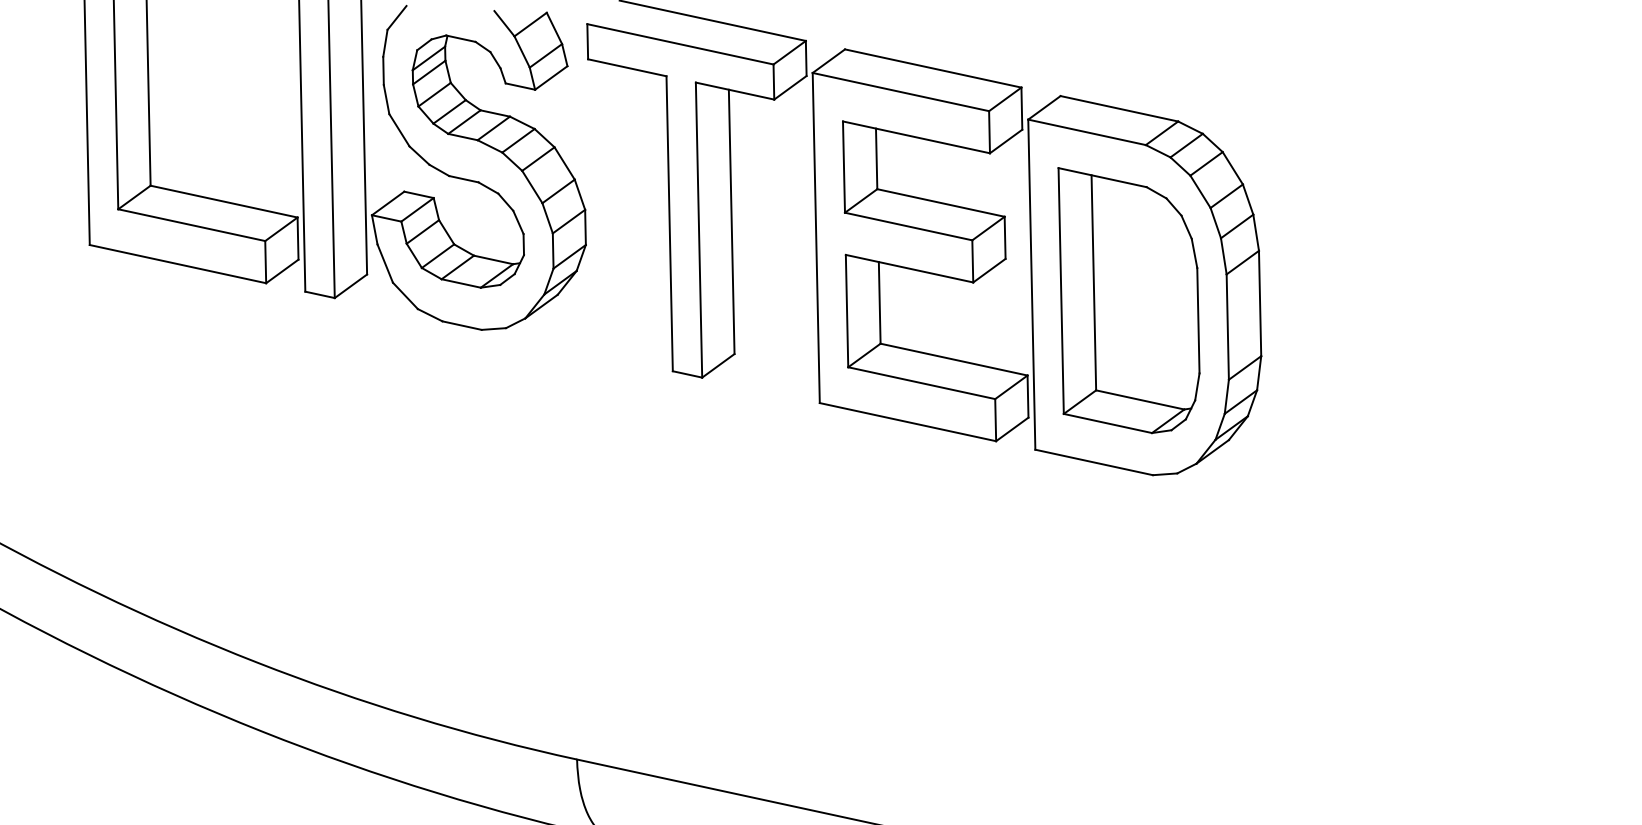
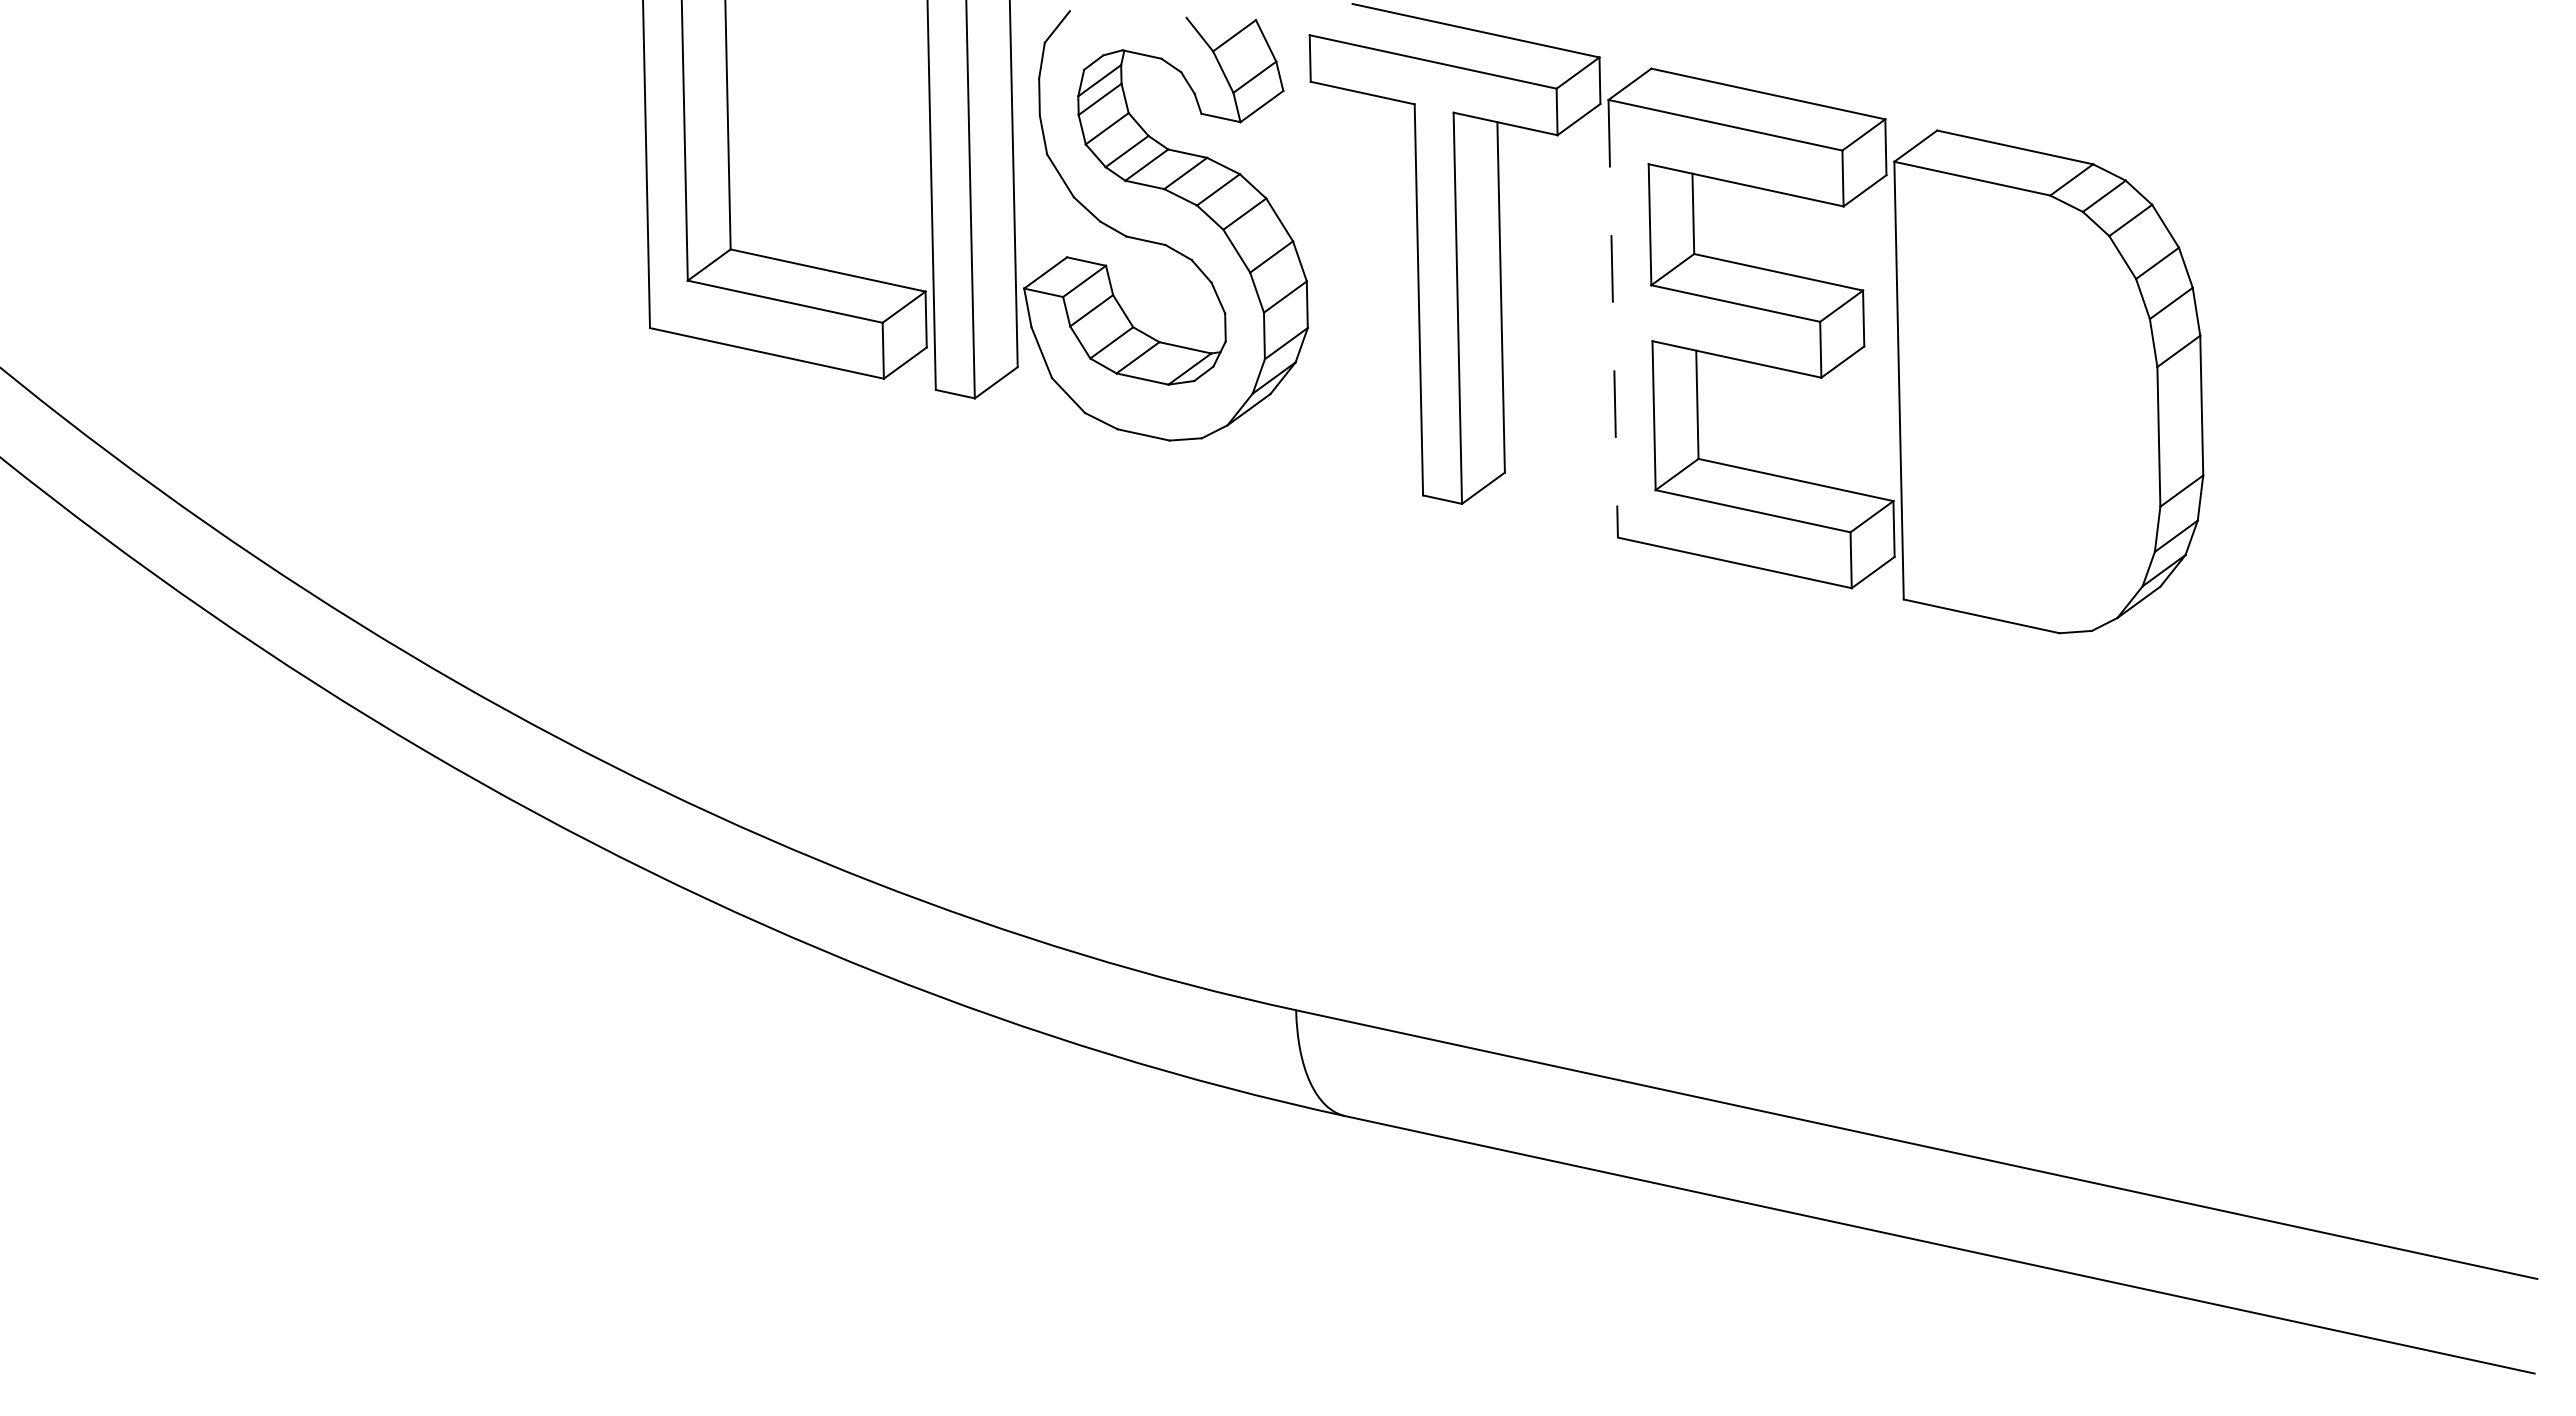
line: (816, 237) -> (1613, 318), solid -> dashed
part: (1128, 300) -> (2027, 401), removed

